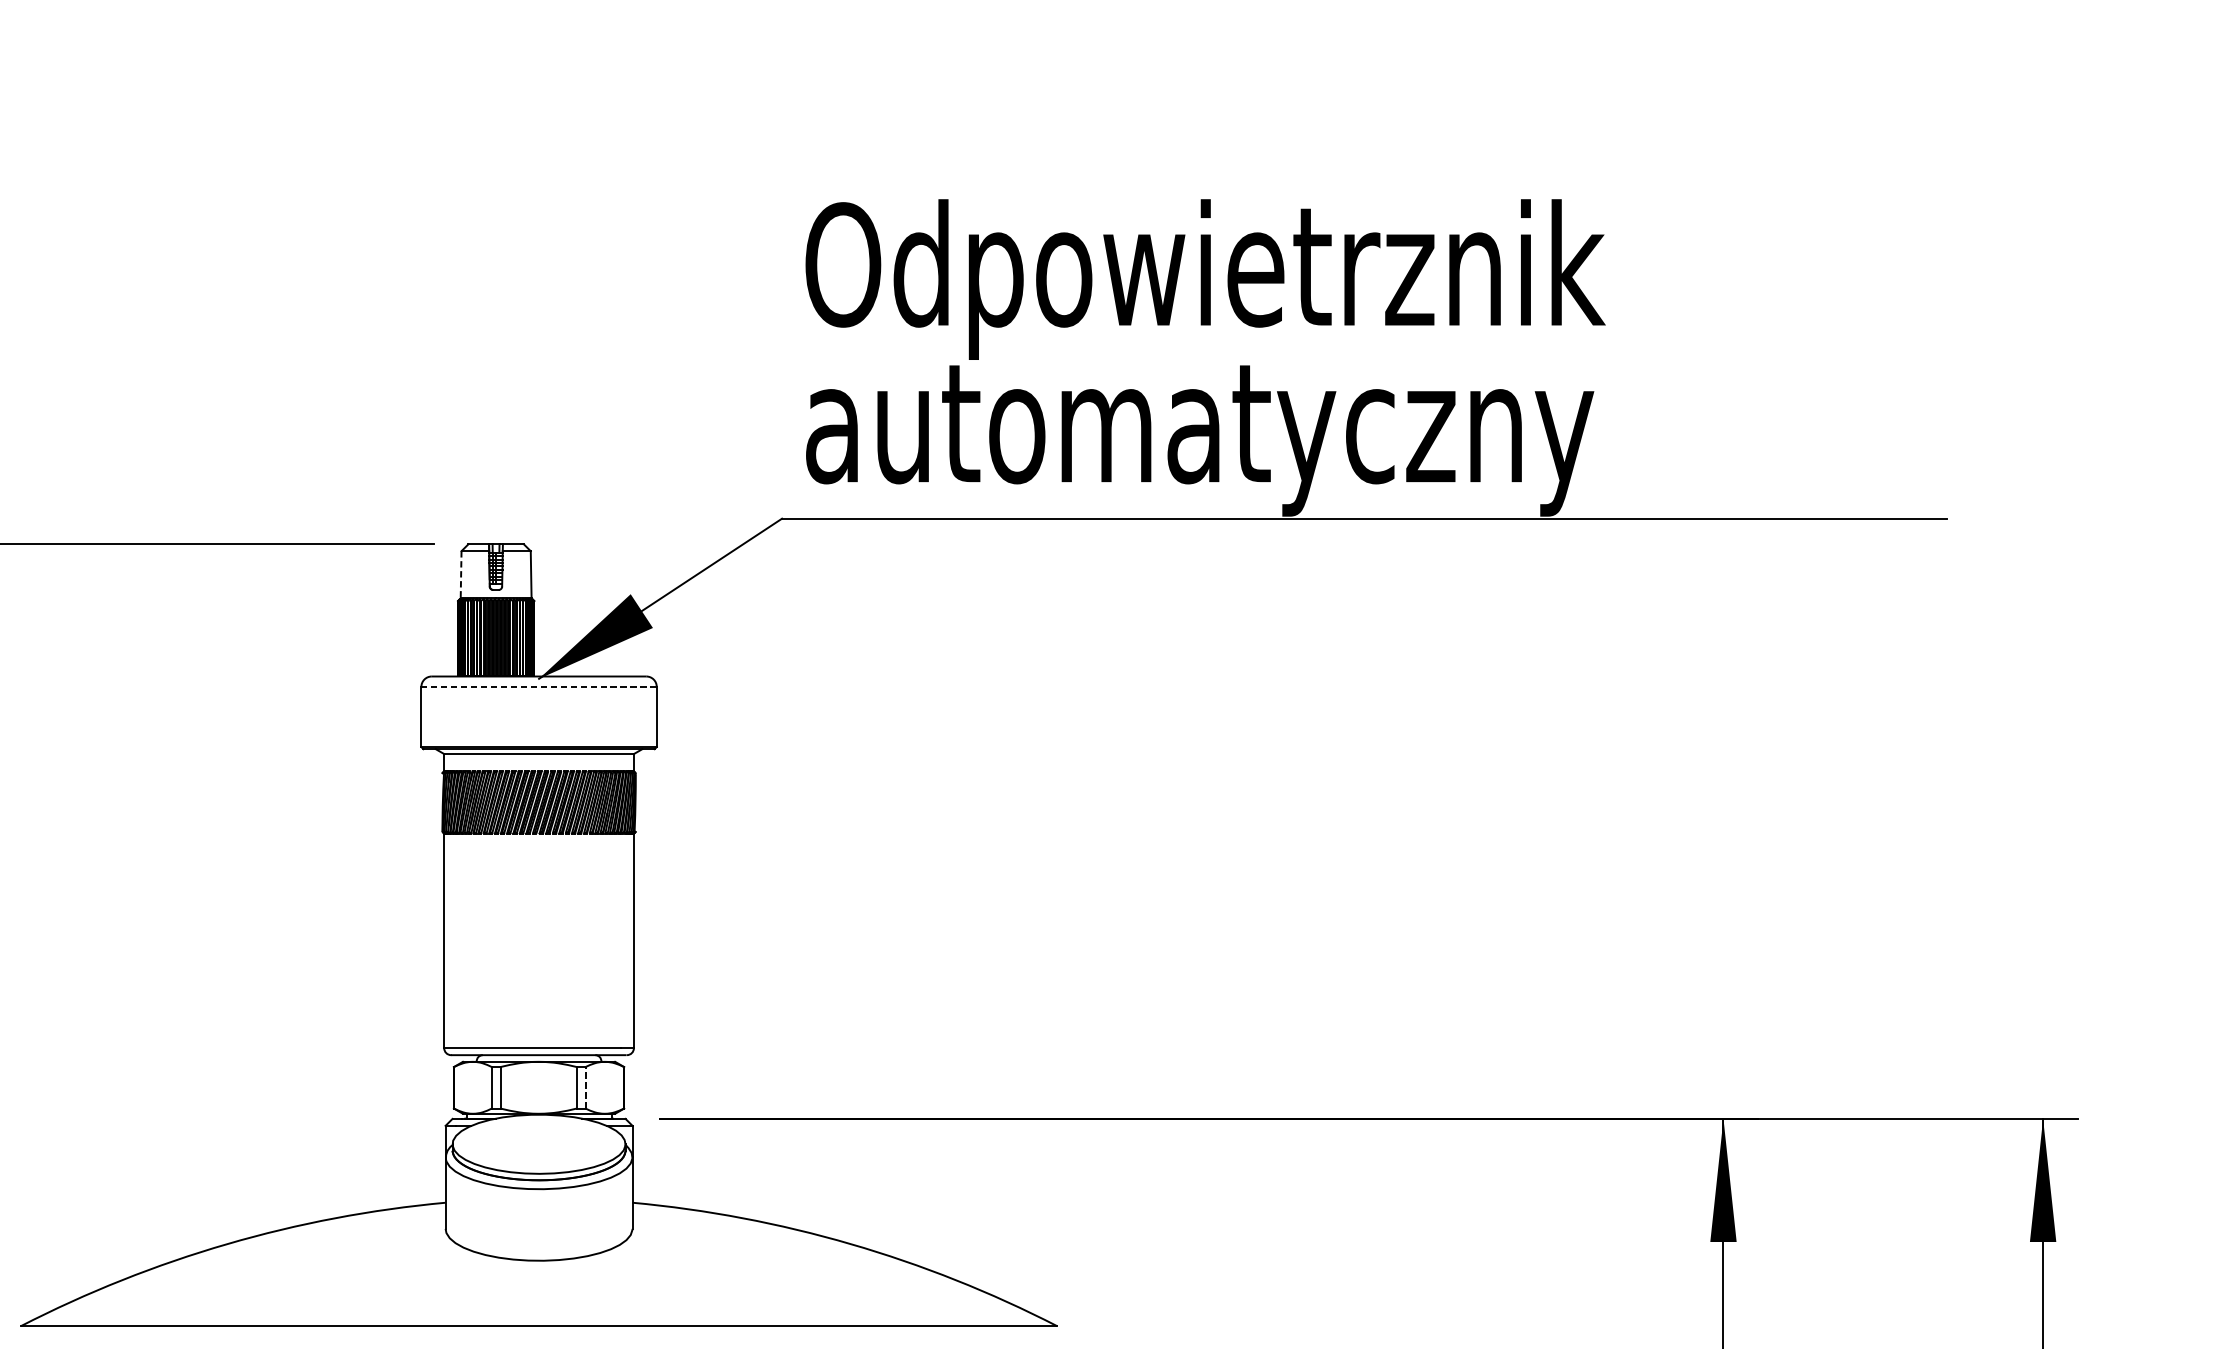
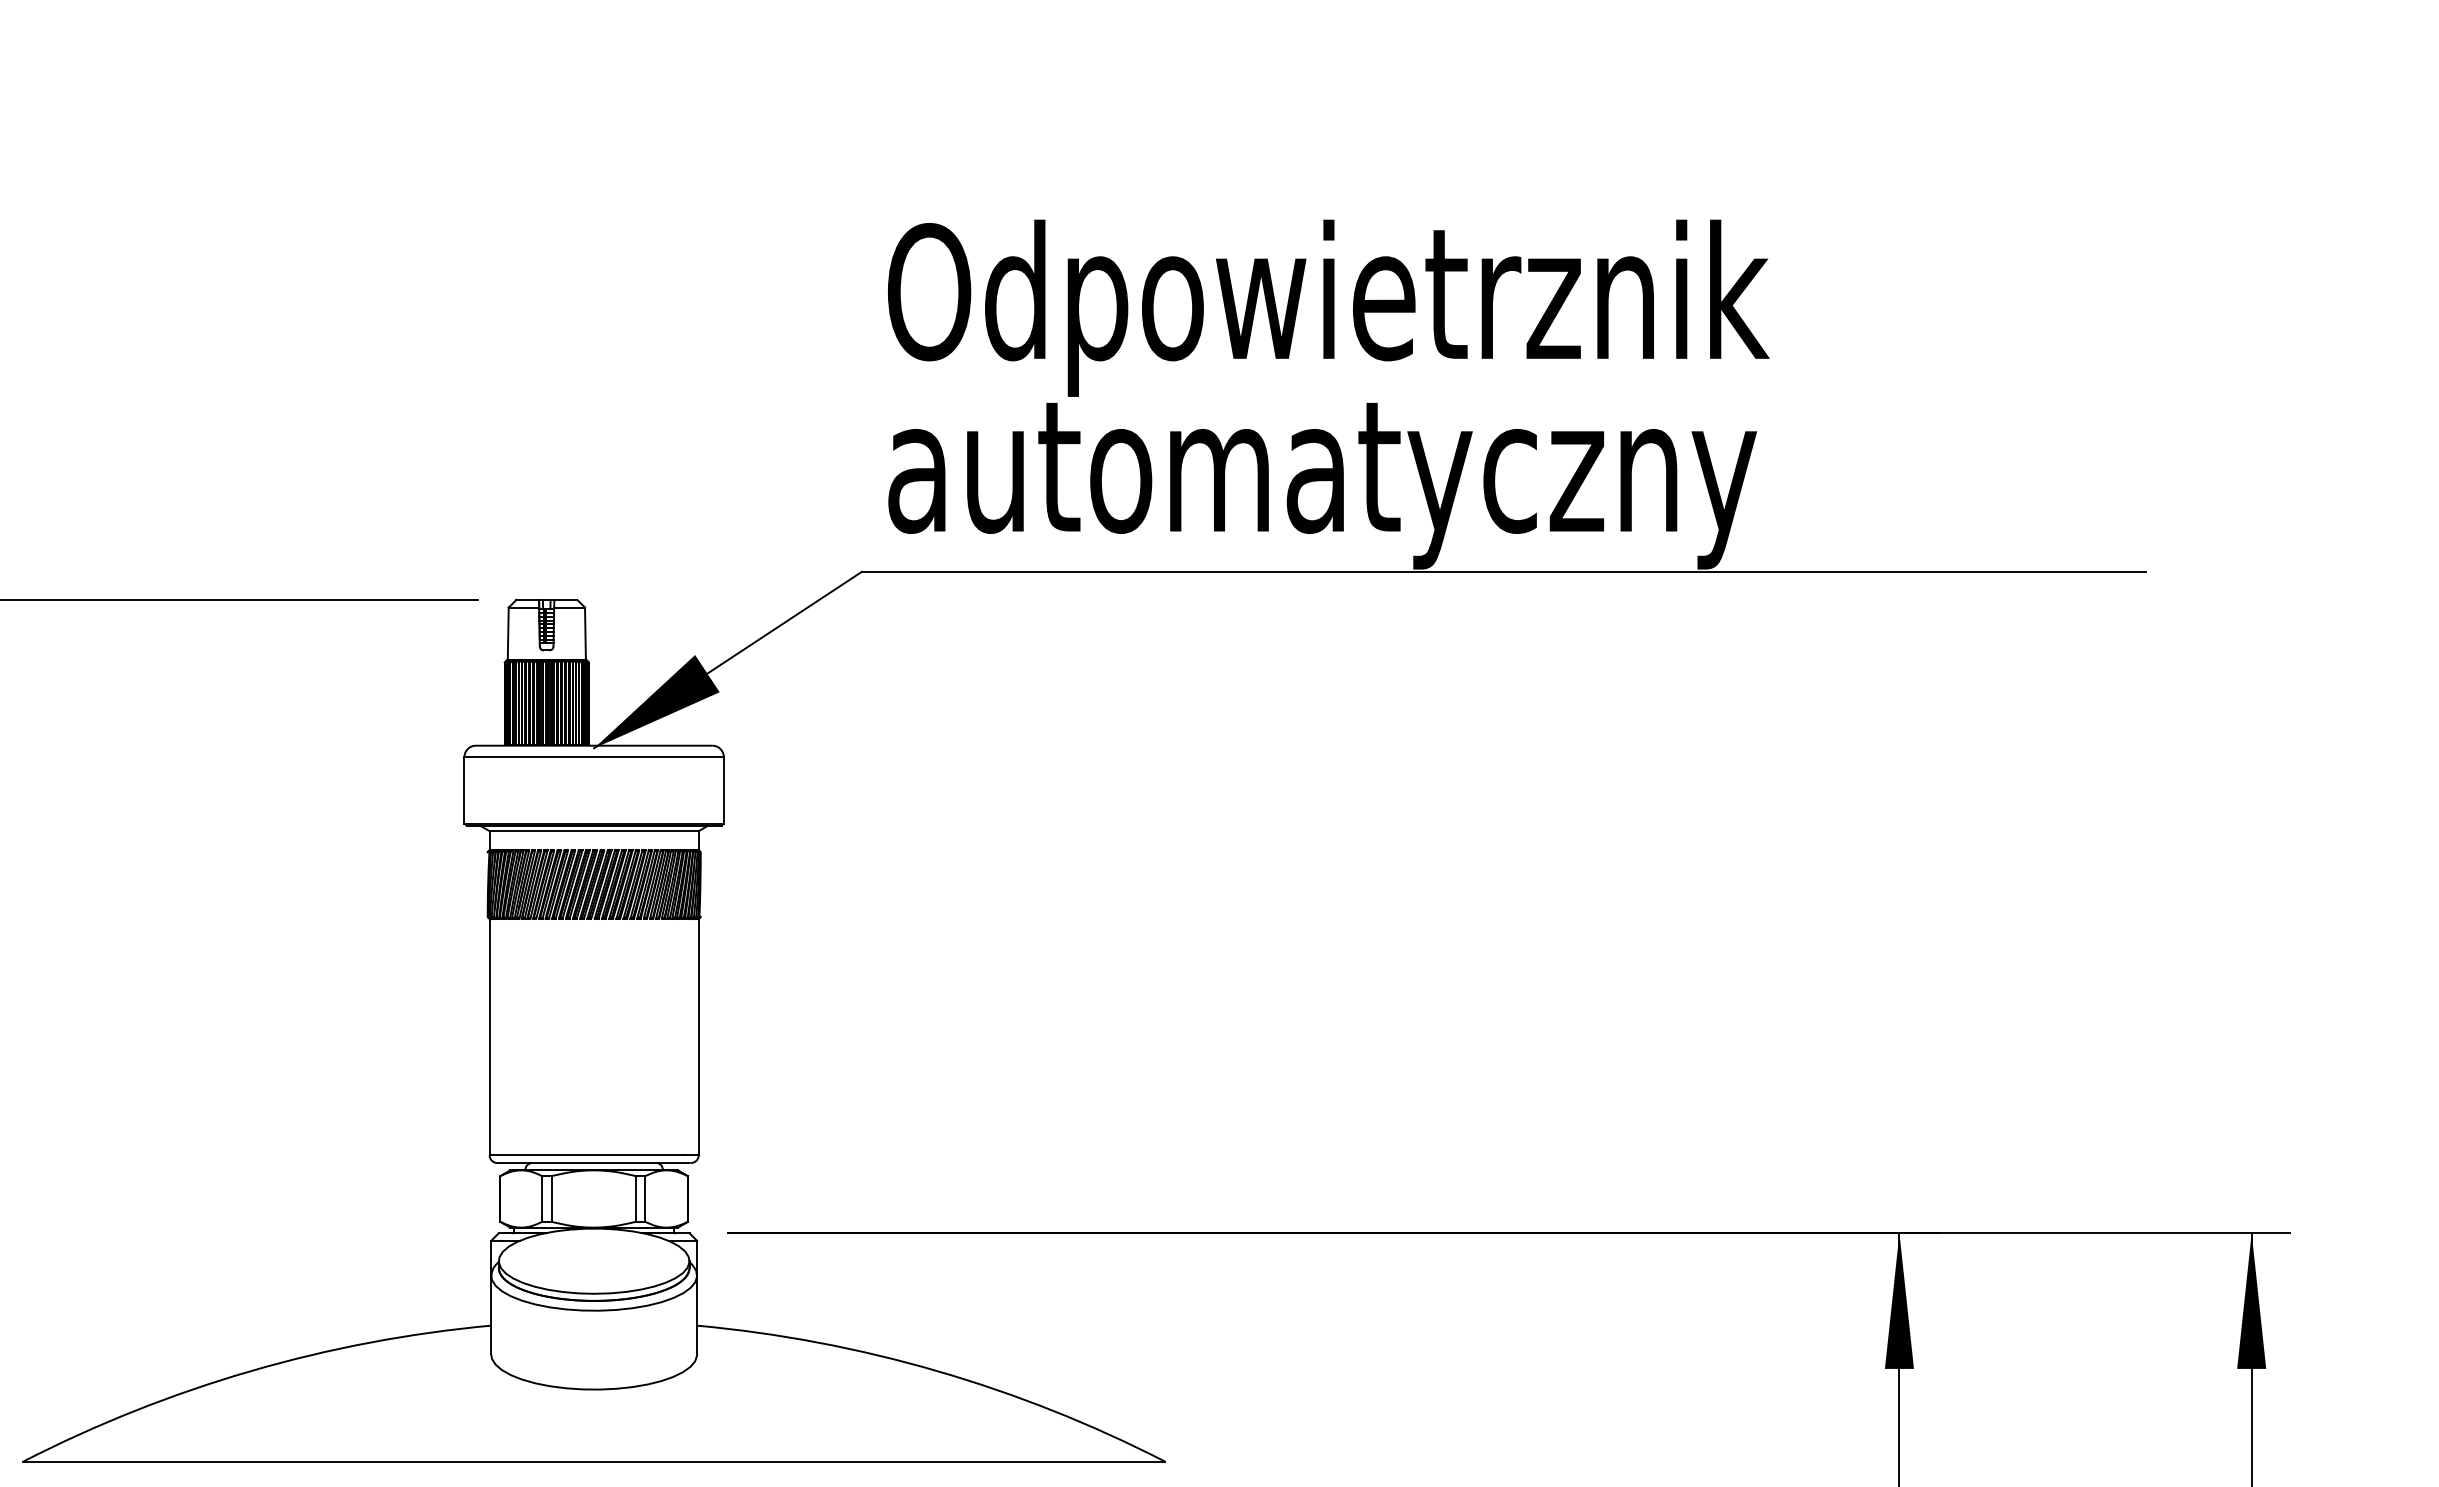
line: (461, 575) -> (508, 634), dashed -> solid
line: (539, 687) -> (594, 757), dashed -> solid
line: (585, 1087) -> (645, 1198), dashed -> solid

